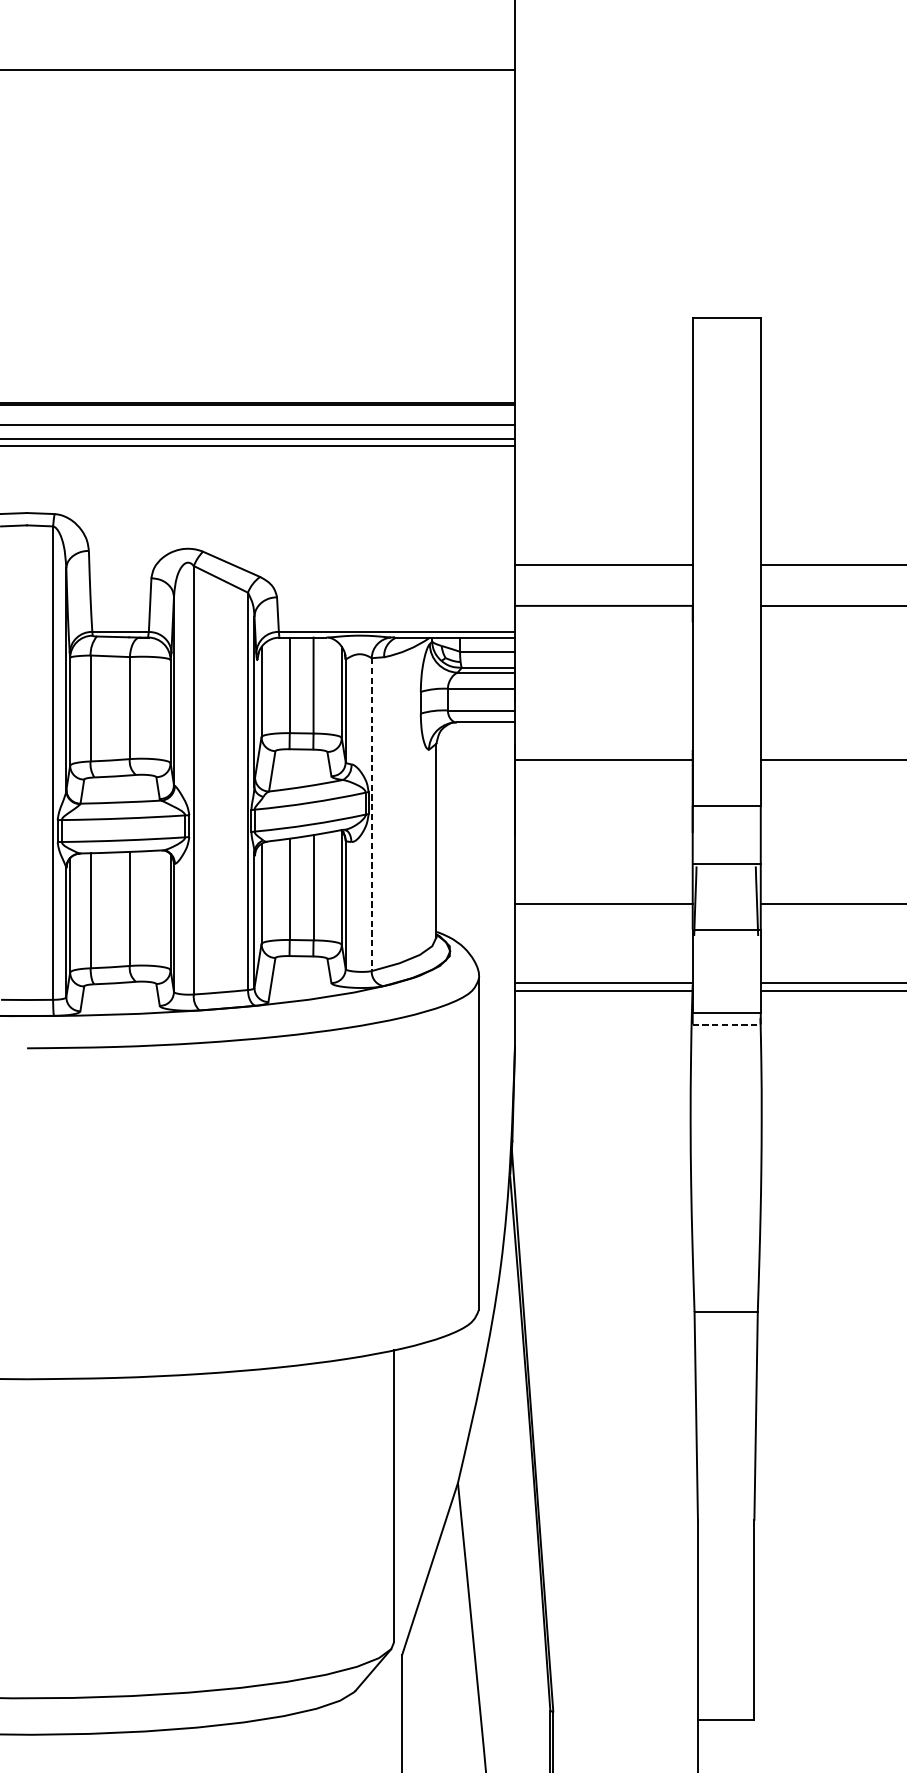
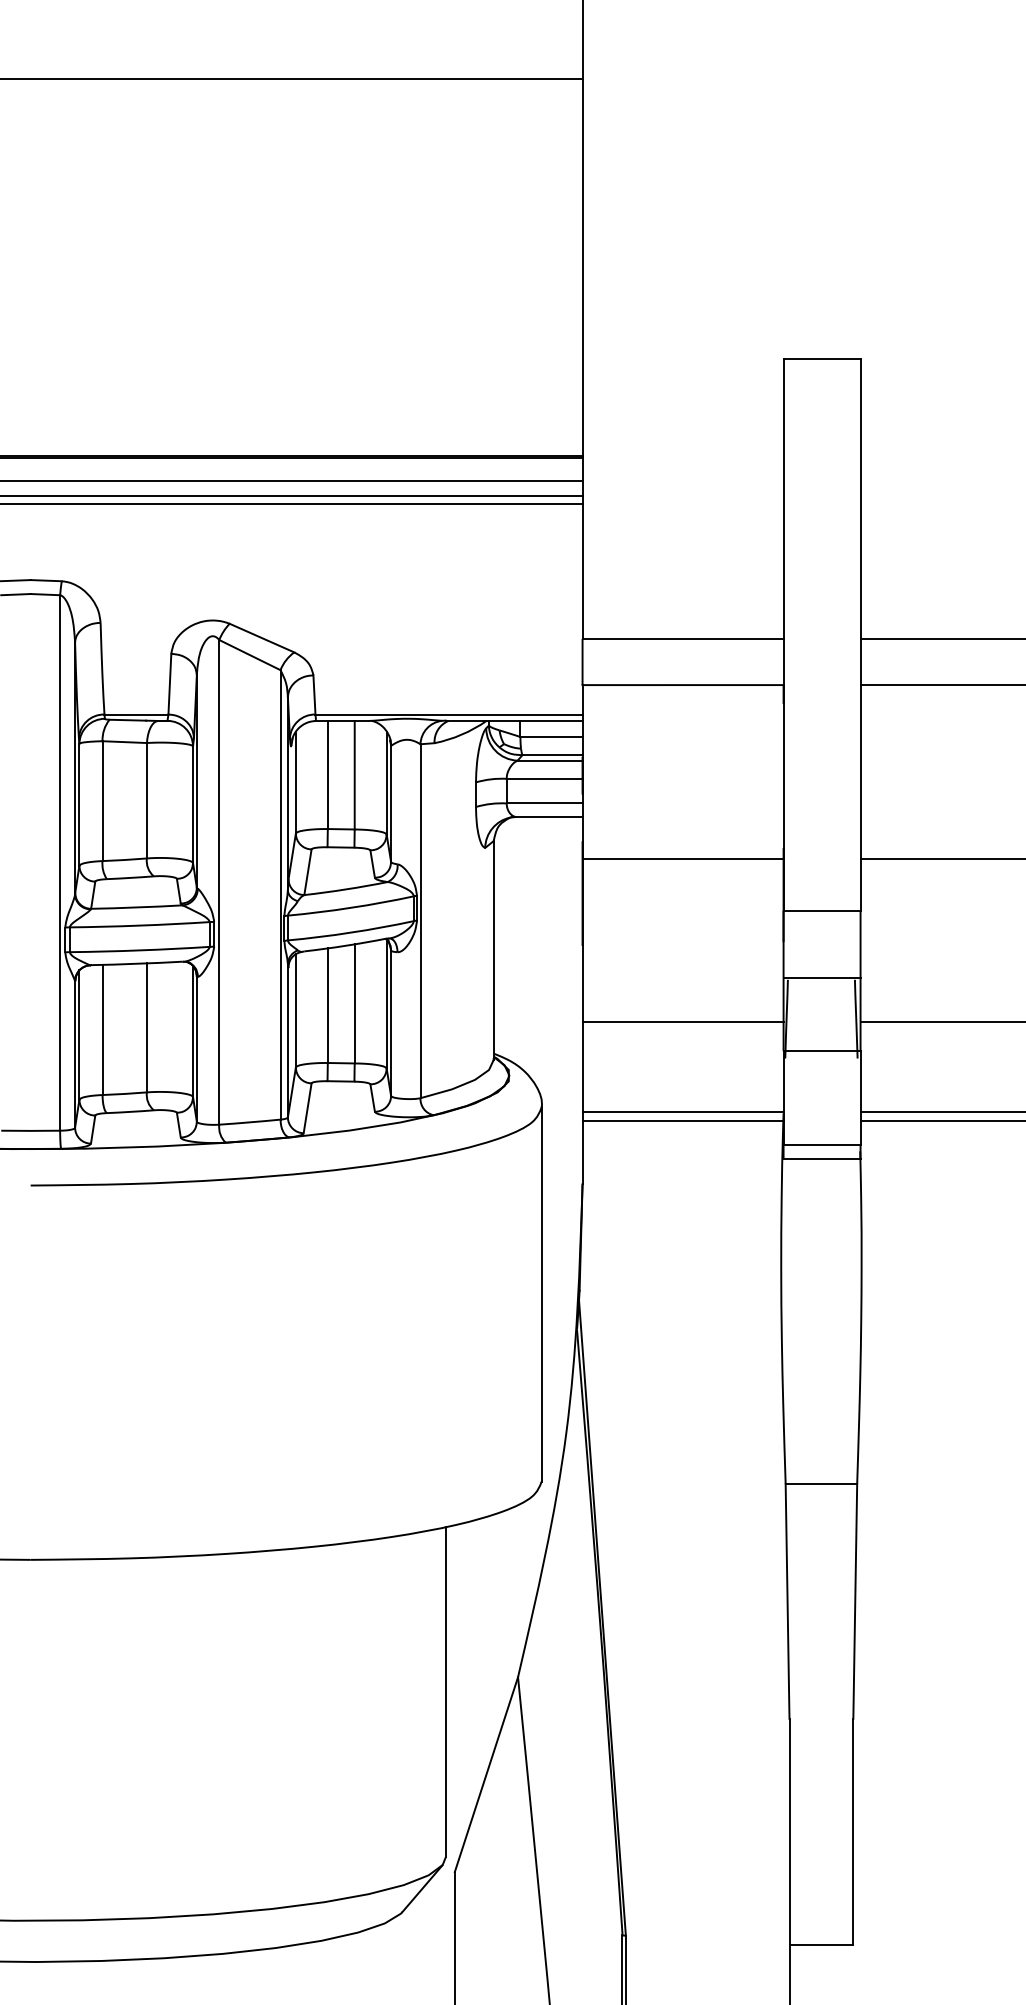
line: (371, 814) -> (420, 921), dashed -> solid
line: (727, 1025) -> (822, 1159), dashed -> solid

